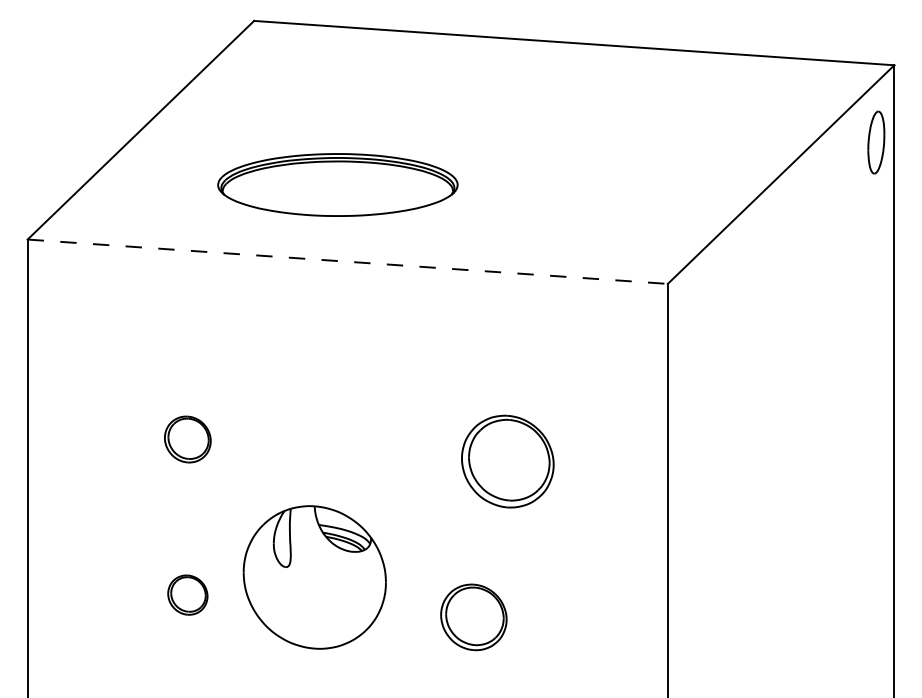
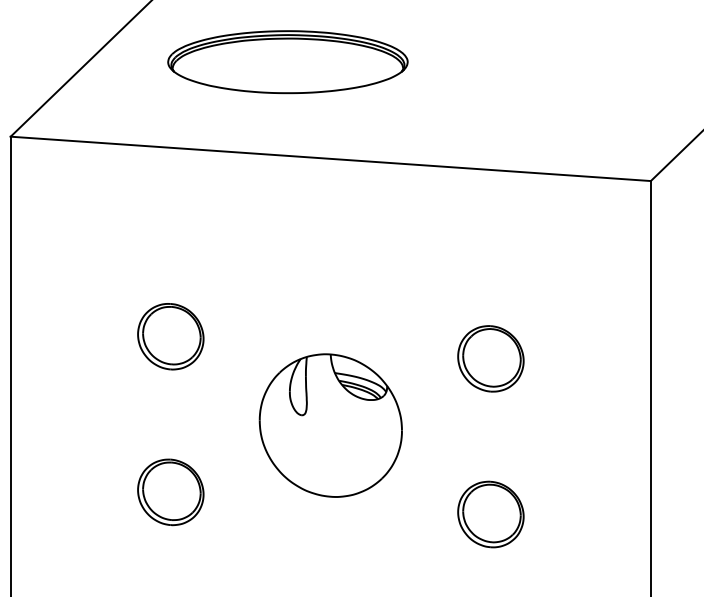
part: (337, 184) -> (287, 61), moved
line: (347, 261) -> (330, 158), dashed -> solid
part: (187, 439) -> (170, 336), size x1.43
part: (507, 461) -> (490, 358), size x0.71
part: (314, 577) -> (330, 425), moved
part: (187, 594) -> (170, 491), size x1.67
part: (473, 617) -> (490, 514), moved

